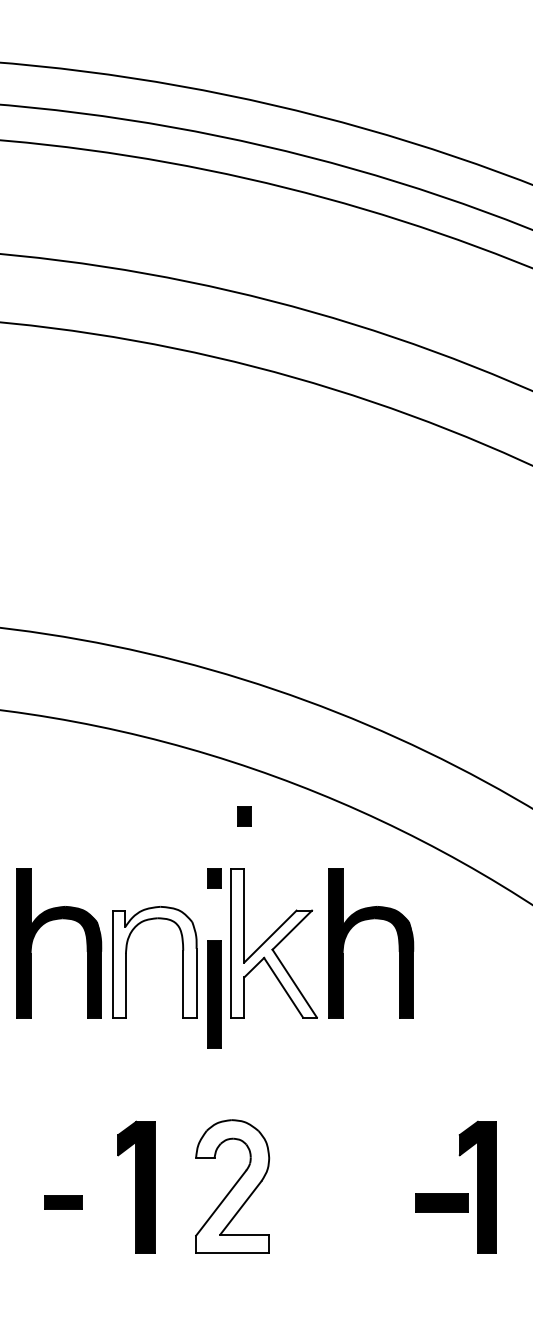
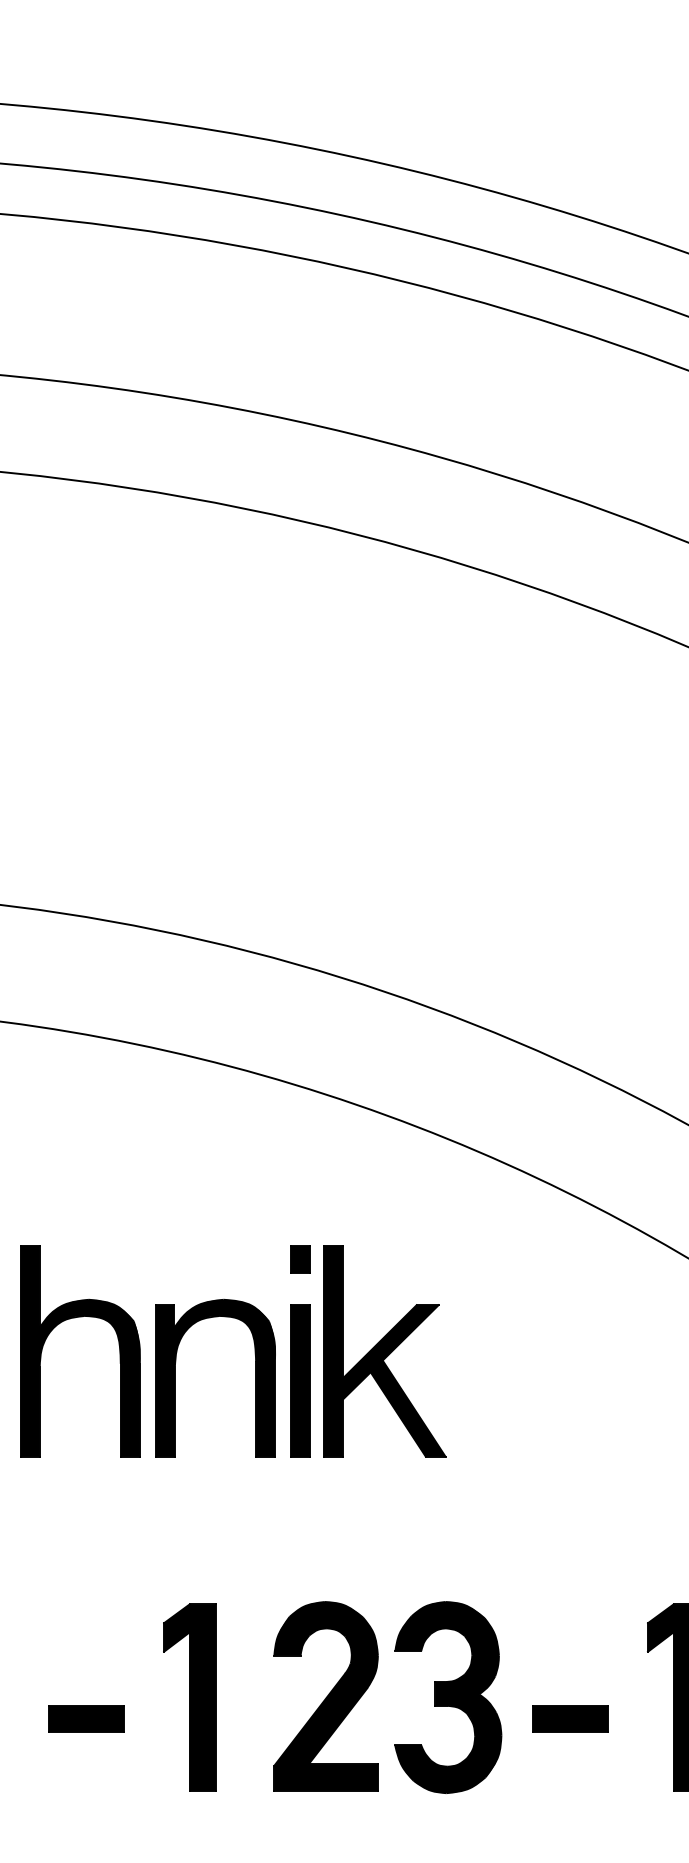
part: (244, 816) -> (342, 1171), removed
part: (367, 920) -> (517, 1319), removed
fill: (273, 942) -> (383, 1350), added
fill: (154, 961) -> (215, 1377), added
part: (214, 994) -> (300, 1381), moved
fill: (232, 1186) -> (325, 1696), added
part: (318, 1187) -> (447, 1697), added
part: (63, 1202) -> (86, 1718), size x1.43
part: (441, 1202) -> (569, 1718), moved

